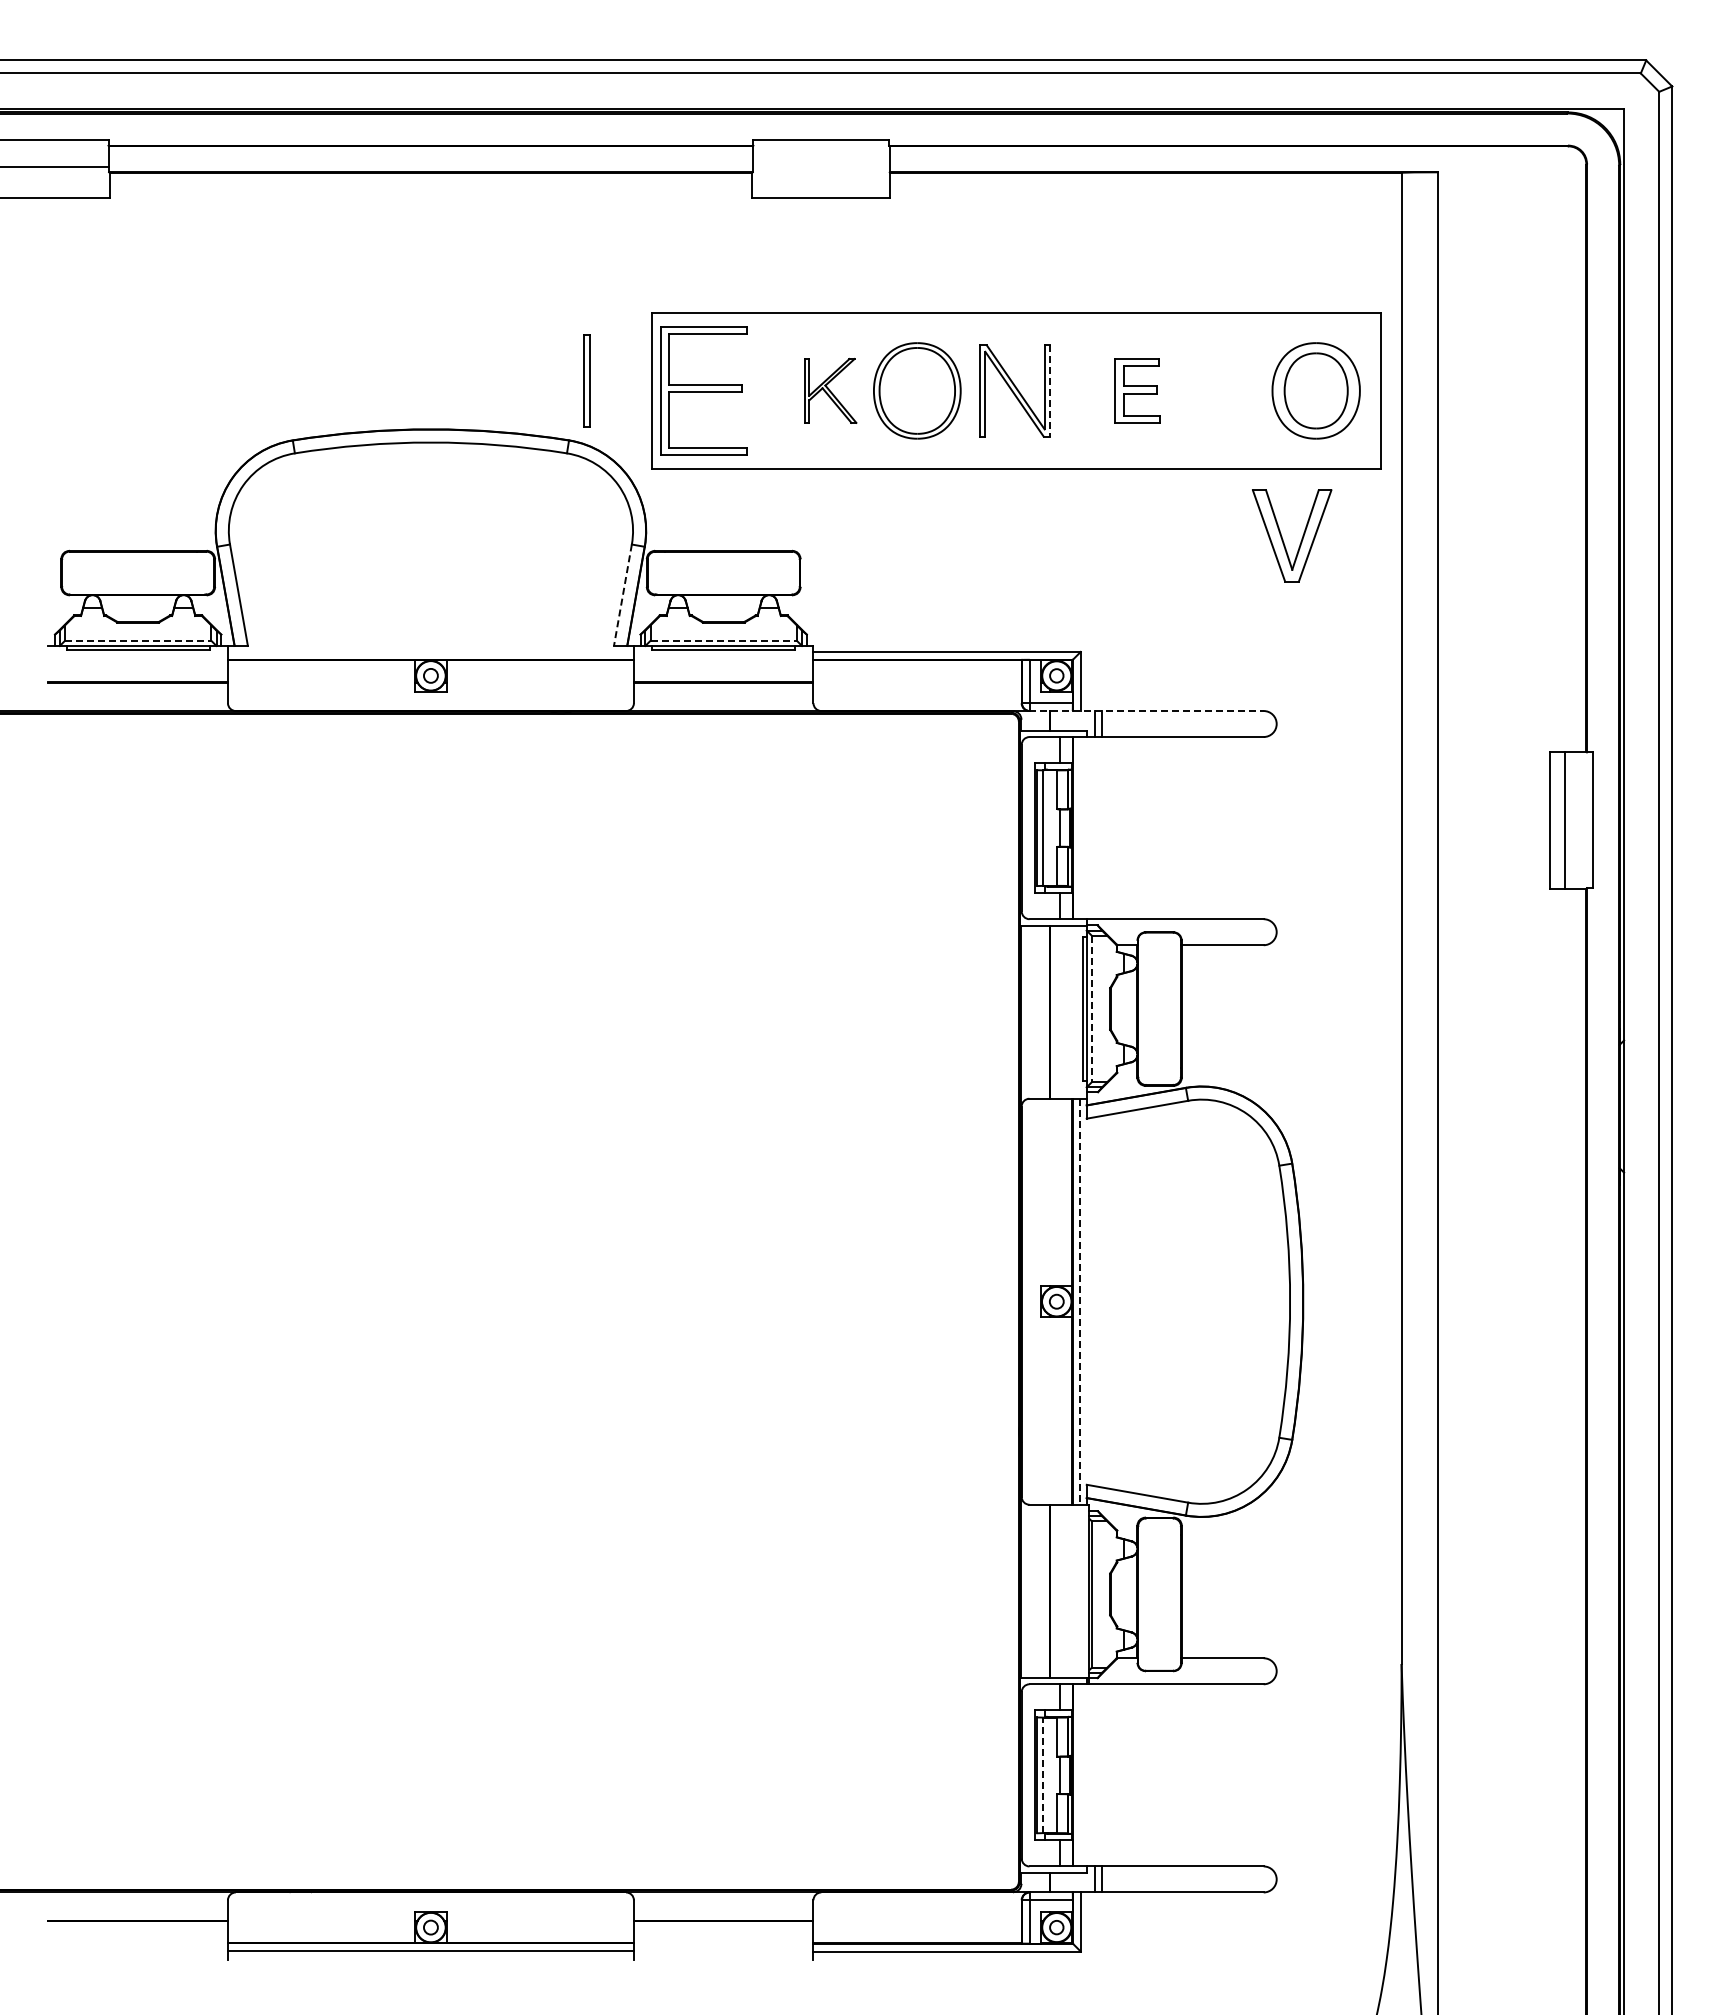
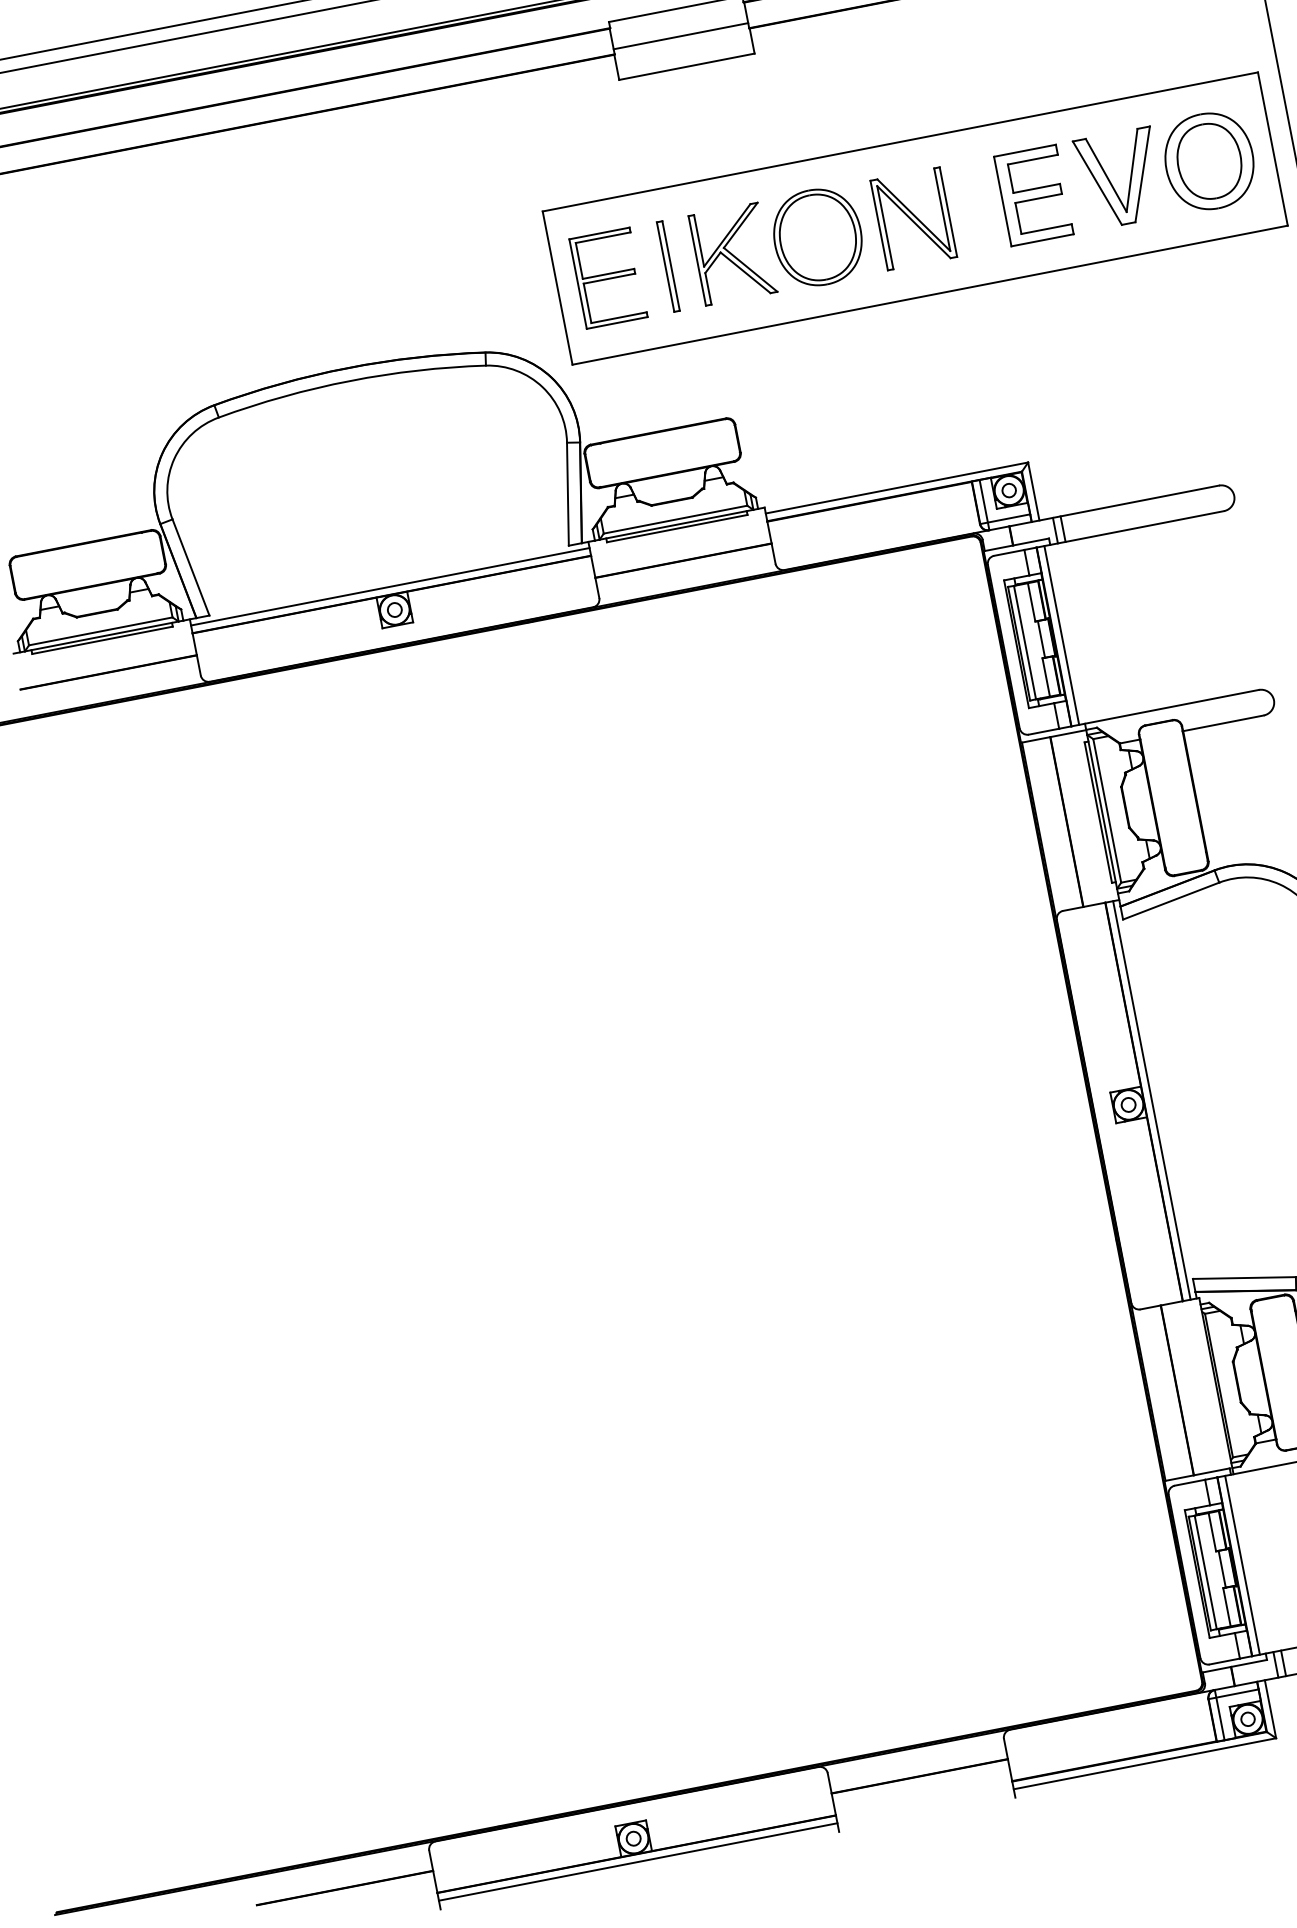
line: (820, 167) -> (680, 36), added
part: (586, 380) -> (667, 266), moved
part: (703, 390) -> (607, 277), size x0.71
part: (830, 390) -> (732, 253), size x1.43
line: (1050, 390) -> (948, 211), dashed -> solid
part: (1137, 390) -> (1033, 195), size x1.43
part: (1301, 538) -> (1129, 179), moved
line: (622, 595) -> (567, 494), dashed -> solid
line: (138, 640) -> (101, 631), dashed -> solid
line: (724, 640) -> (676, 519), dashed -> solid
line: (430, 652) -> (389, 587), added
line: (1147, 711) -> (1105, 508), dashed -> solid
line: (1080, 828) -> (1061, 635), added
line: (1091, 1009) -> (1106, 811), dashed -> solid
line: (1080, 1301) -> (1151, 1100), dashed -> solid
line: (1043, 1775) -> (1205, 1572), dashed -> solid
line: (1080, 1775) -> (1242, 1565), added

